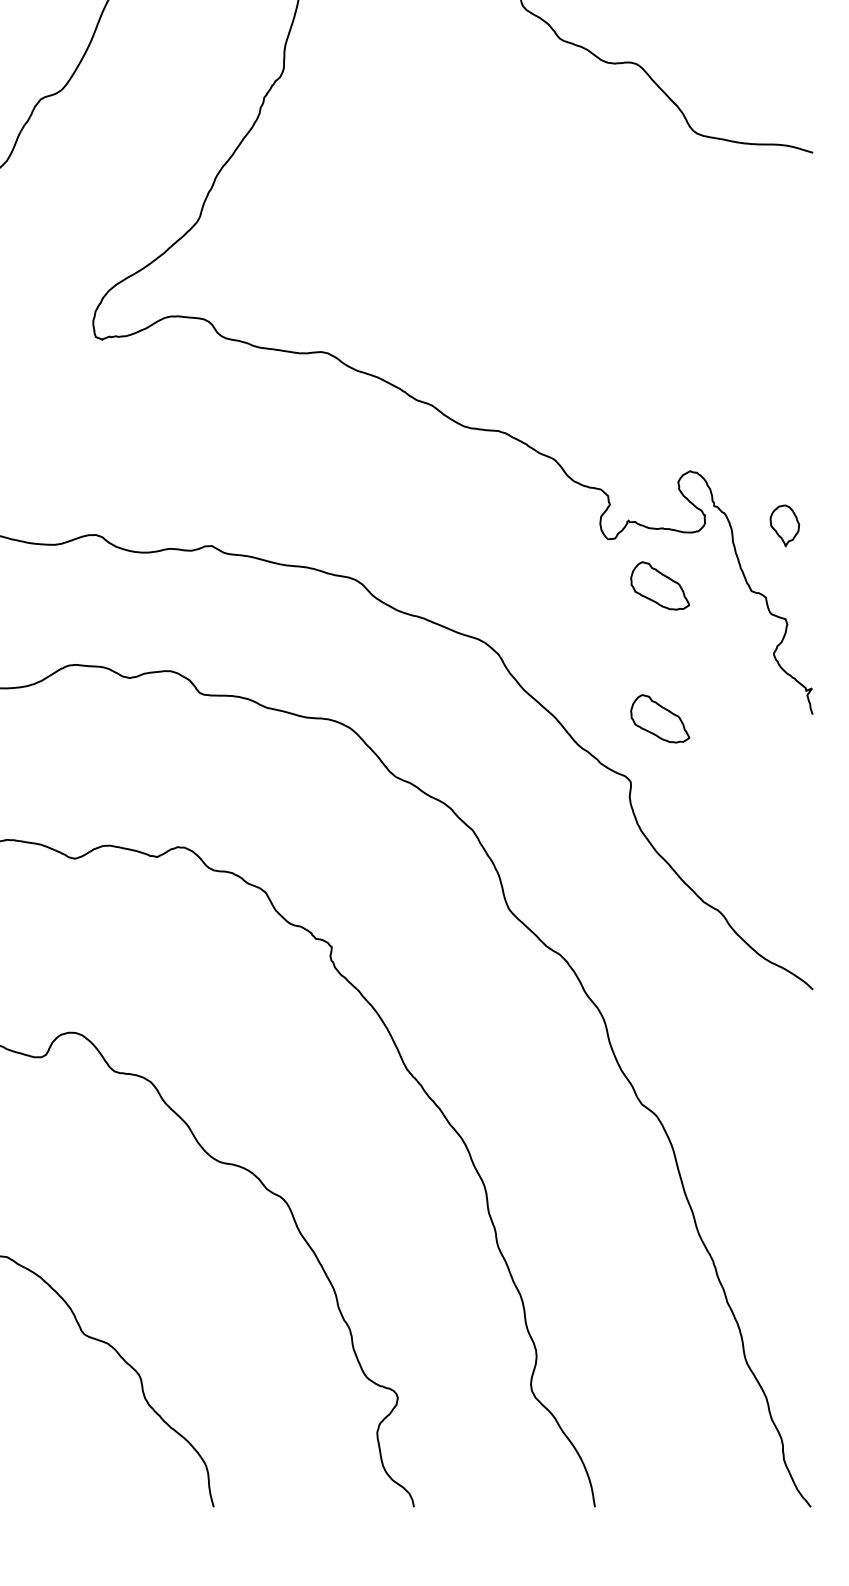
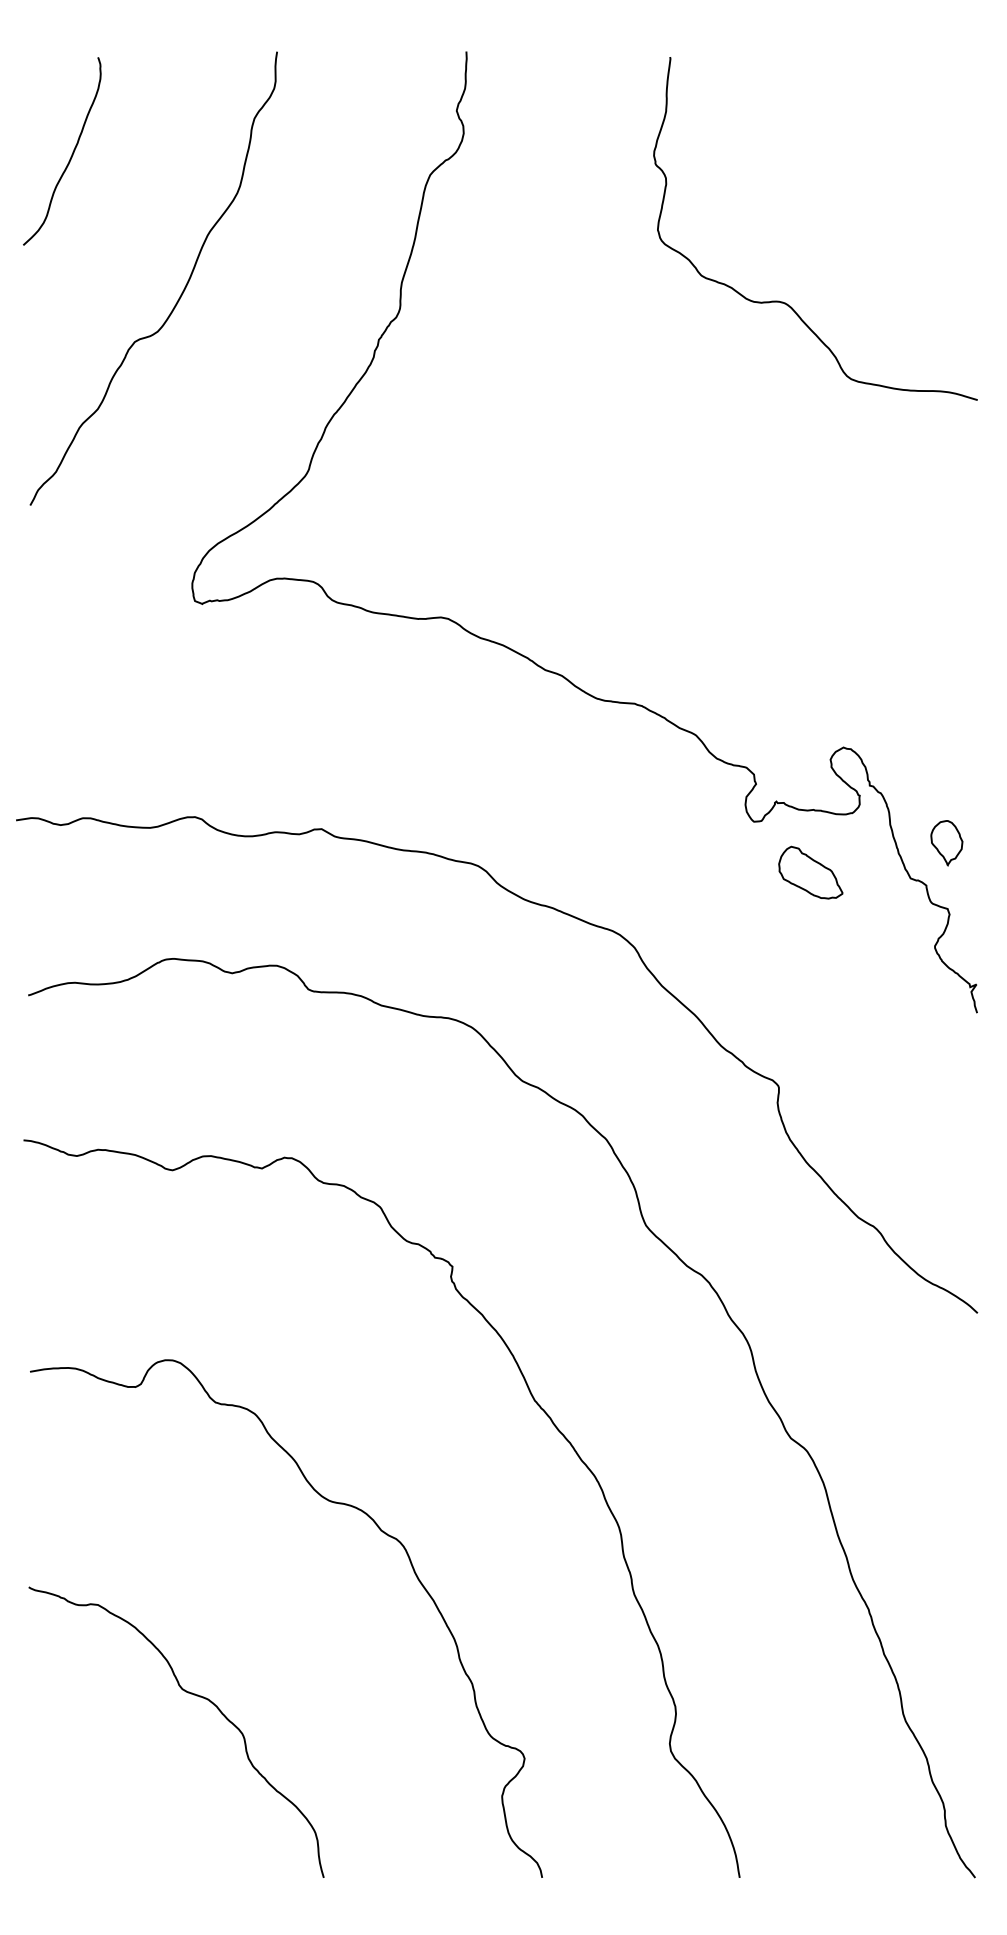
part: (784, 526) -> (946, 843), moved
part: (659, 718) -> (810, 1017), removed

